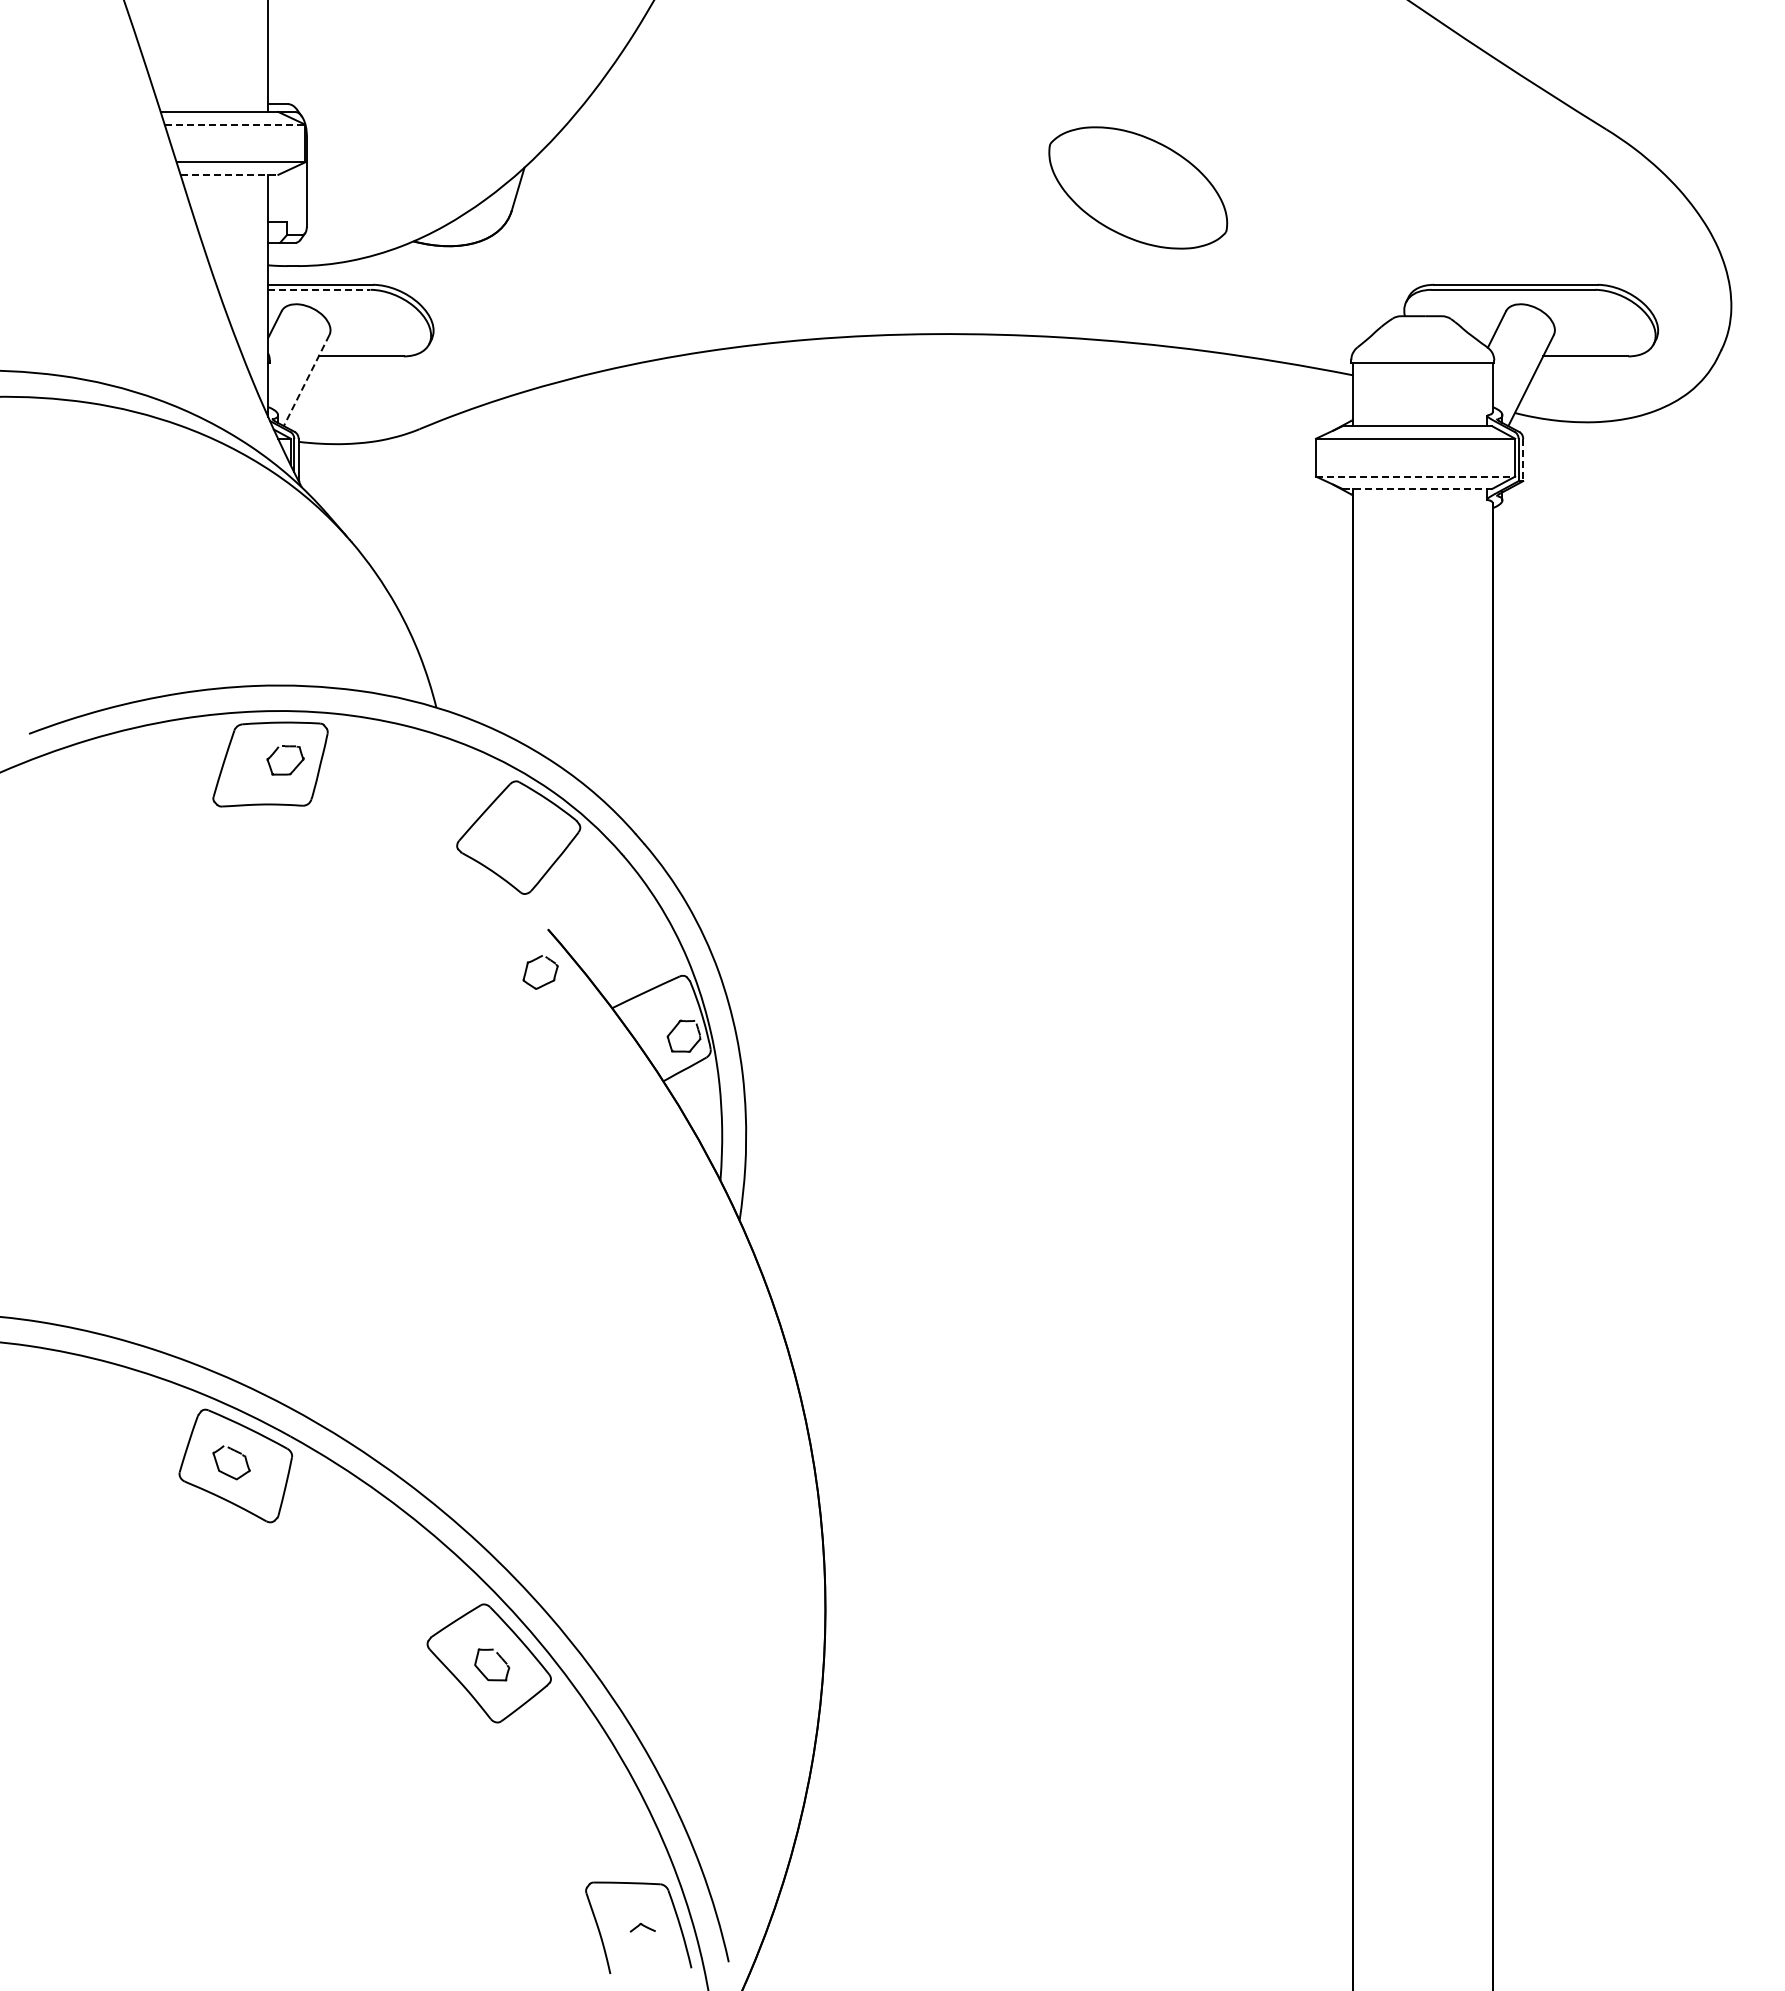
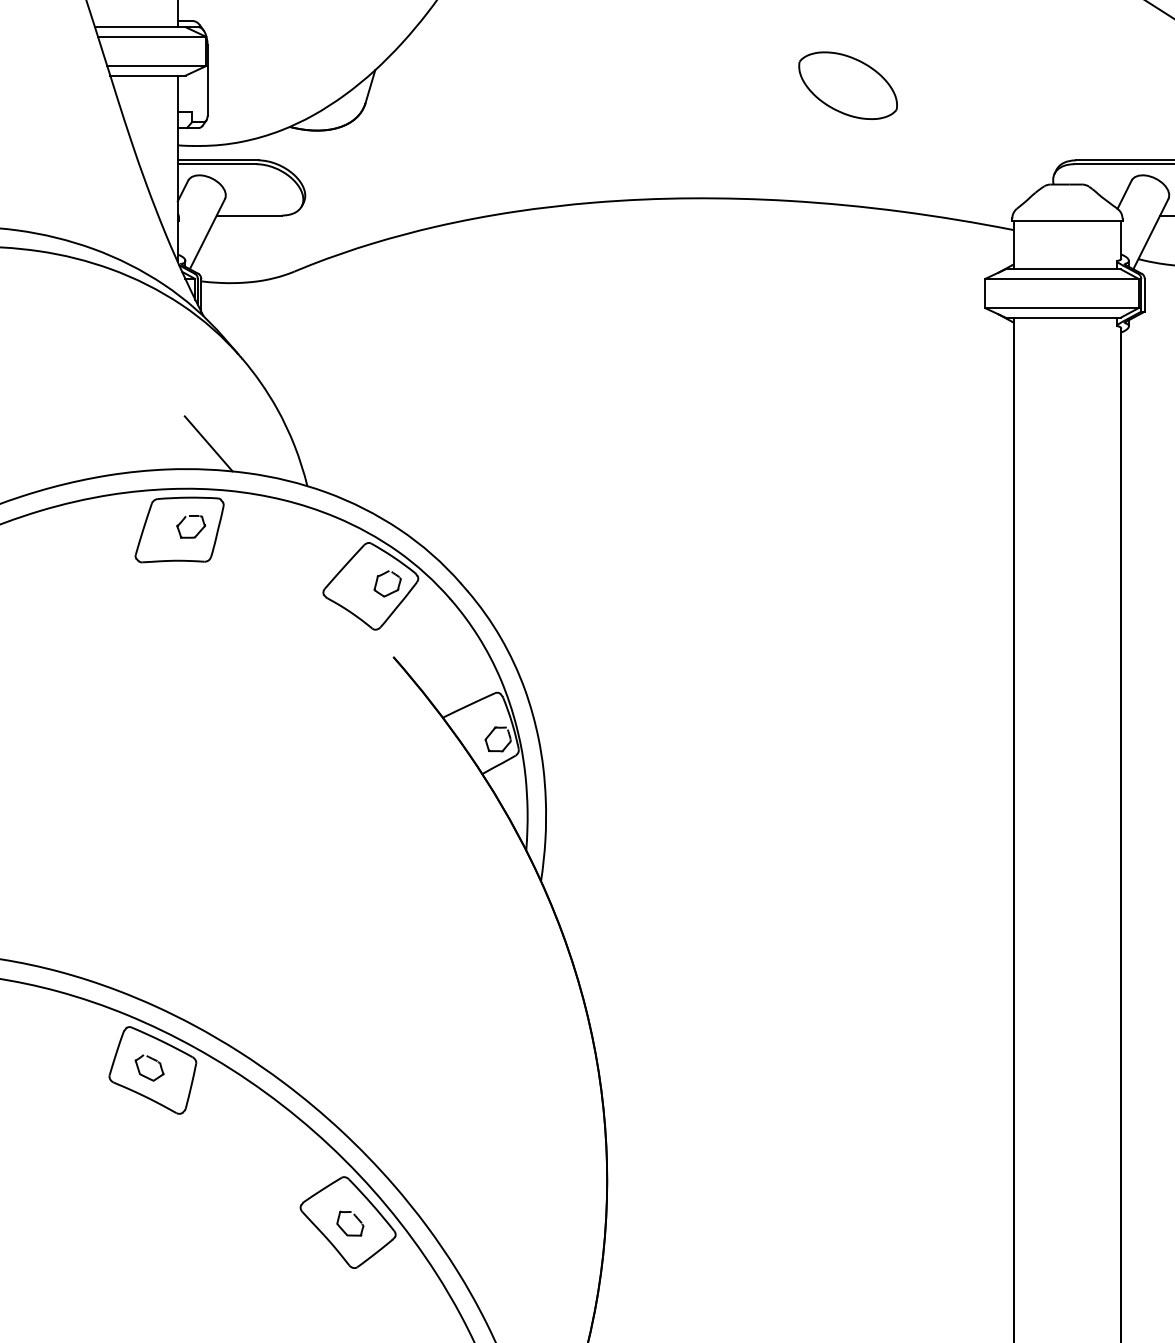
line: (235, 124) -> (152, 36), dashed -> solid
line: (229, 174) -> (148, 75), dashed -> solid
part: (1137, 187) -> (847, 85), size x0.71
line: (319, 289) -> (217, 163), dashed -> solid
line: (306, 380) -> (207, 234), dashed -> solid
line: (1523, 460) -> (1145, 295), dashed -> solid
line: (1415, 476) -> (1061, 308), dashed -> solid
line: (1417, 489) -> (1063, 318), dashed -> solid
line: (308, 652) -> (208, 443), added
part: (545, 983) -> (391, 592), moved

